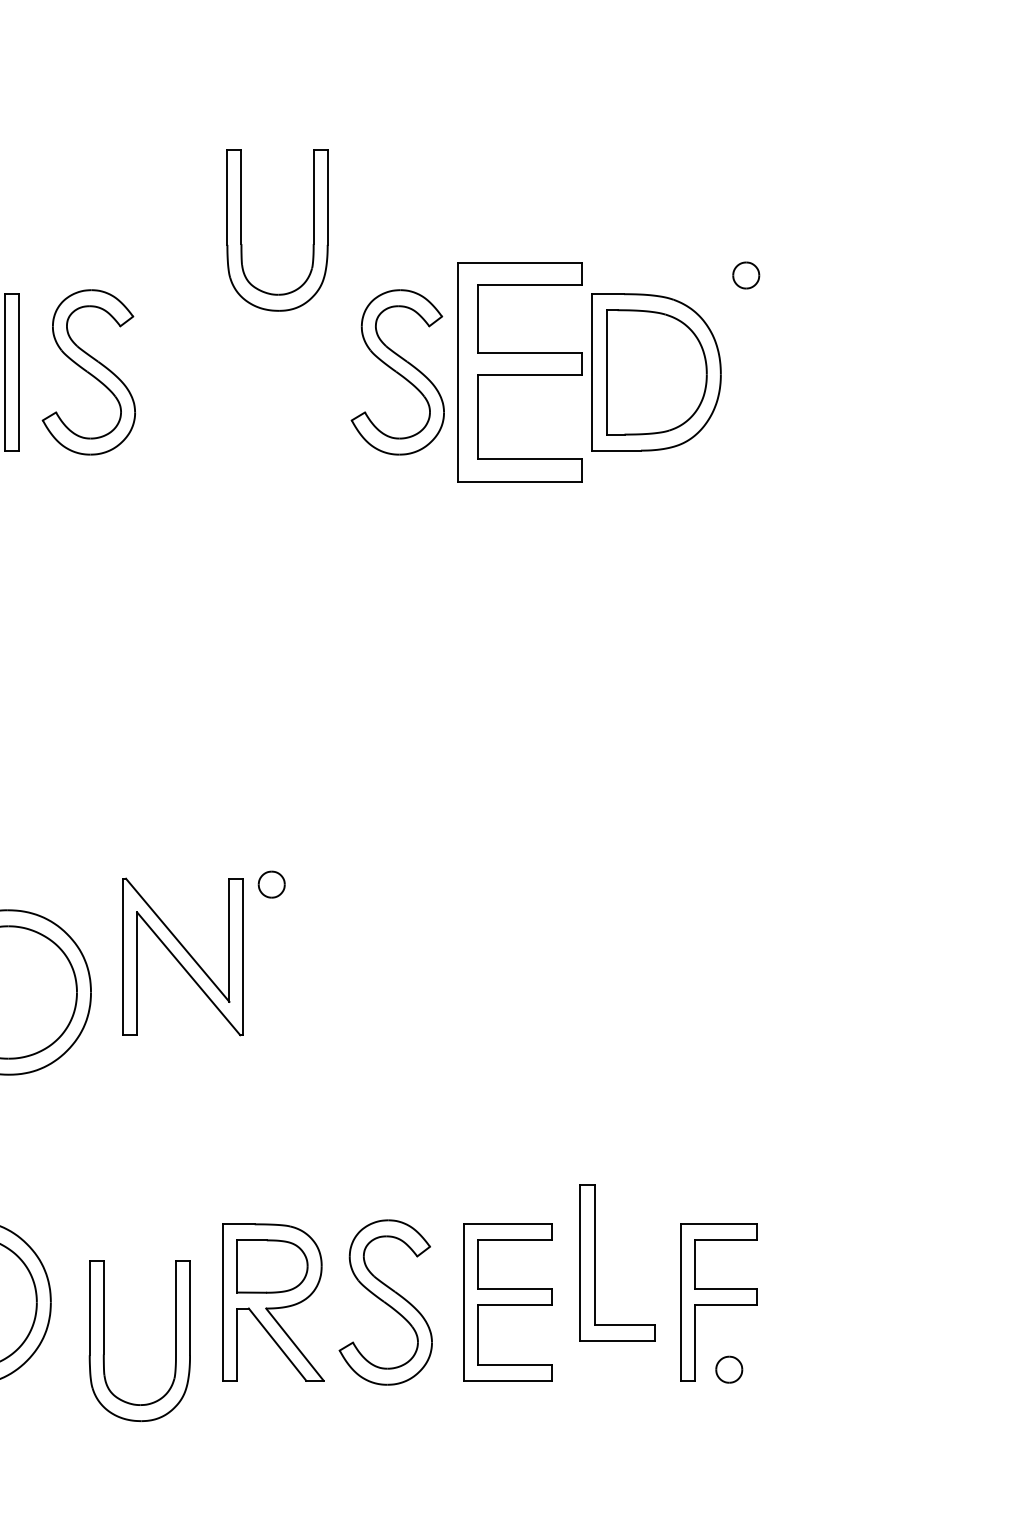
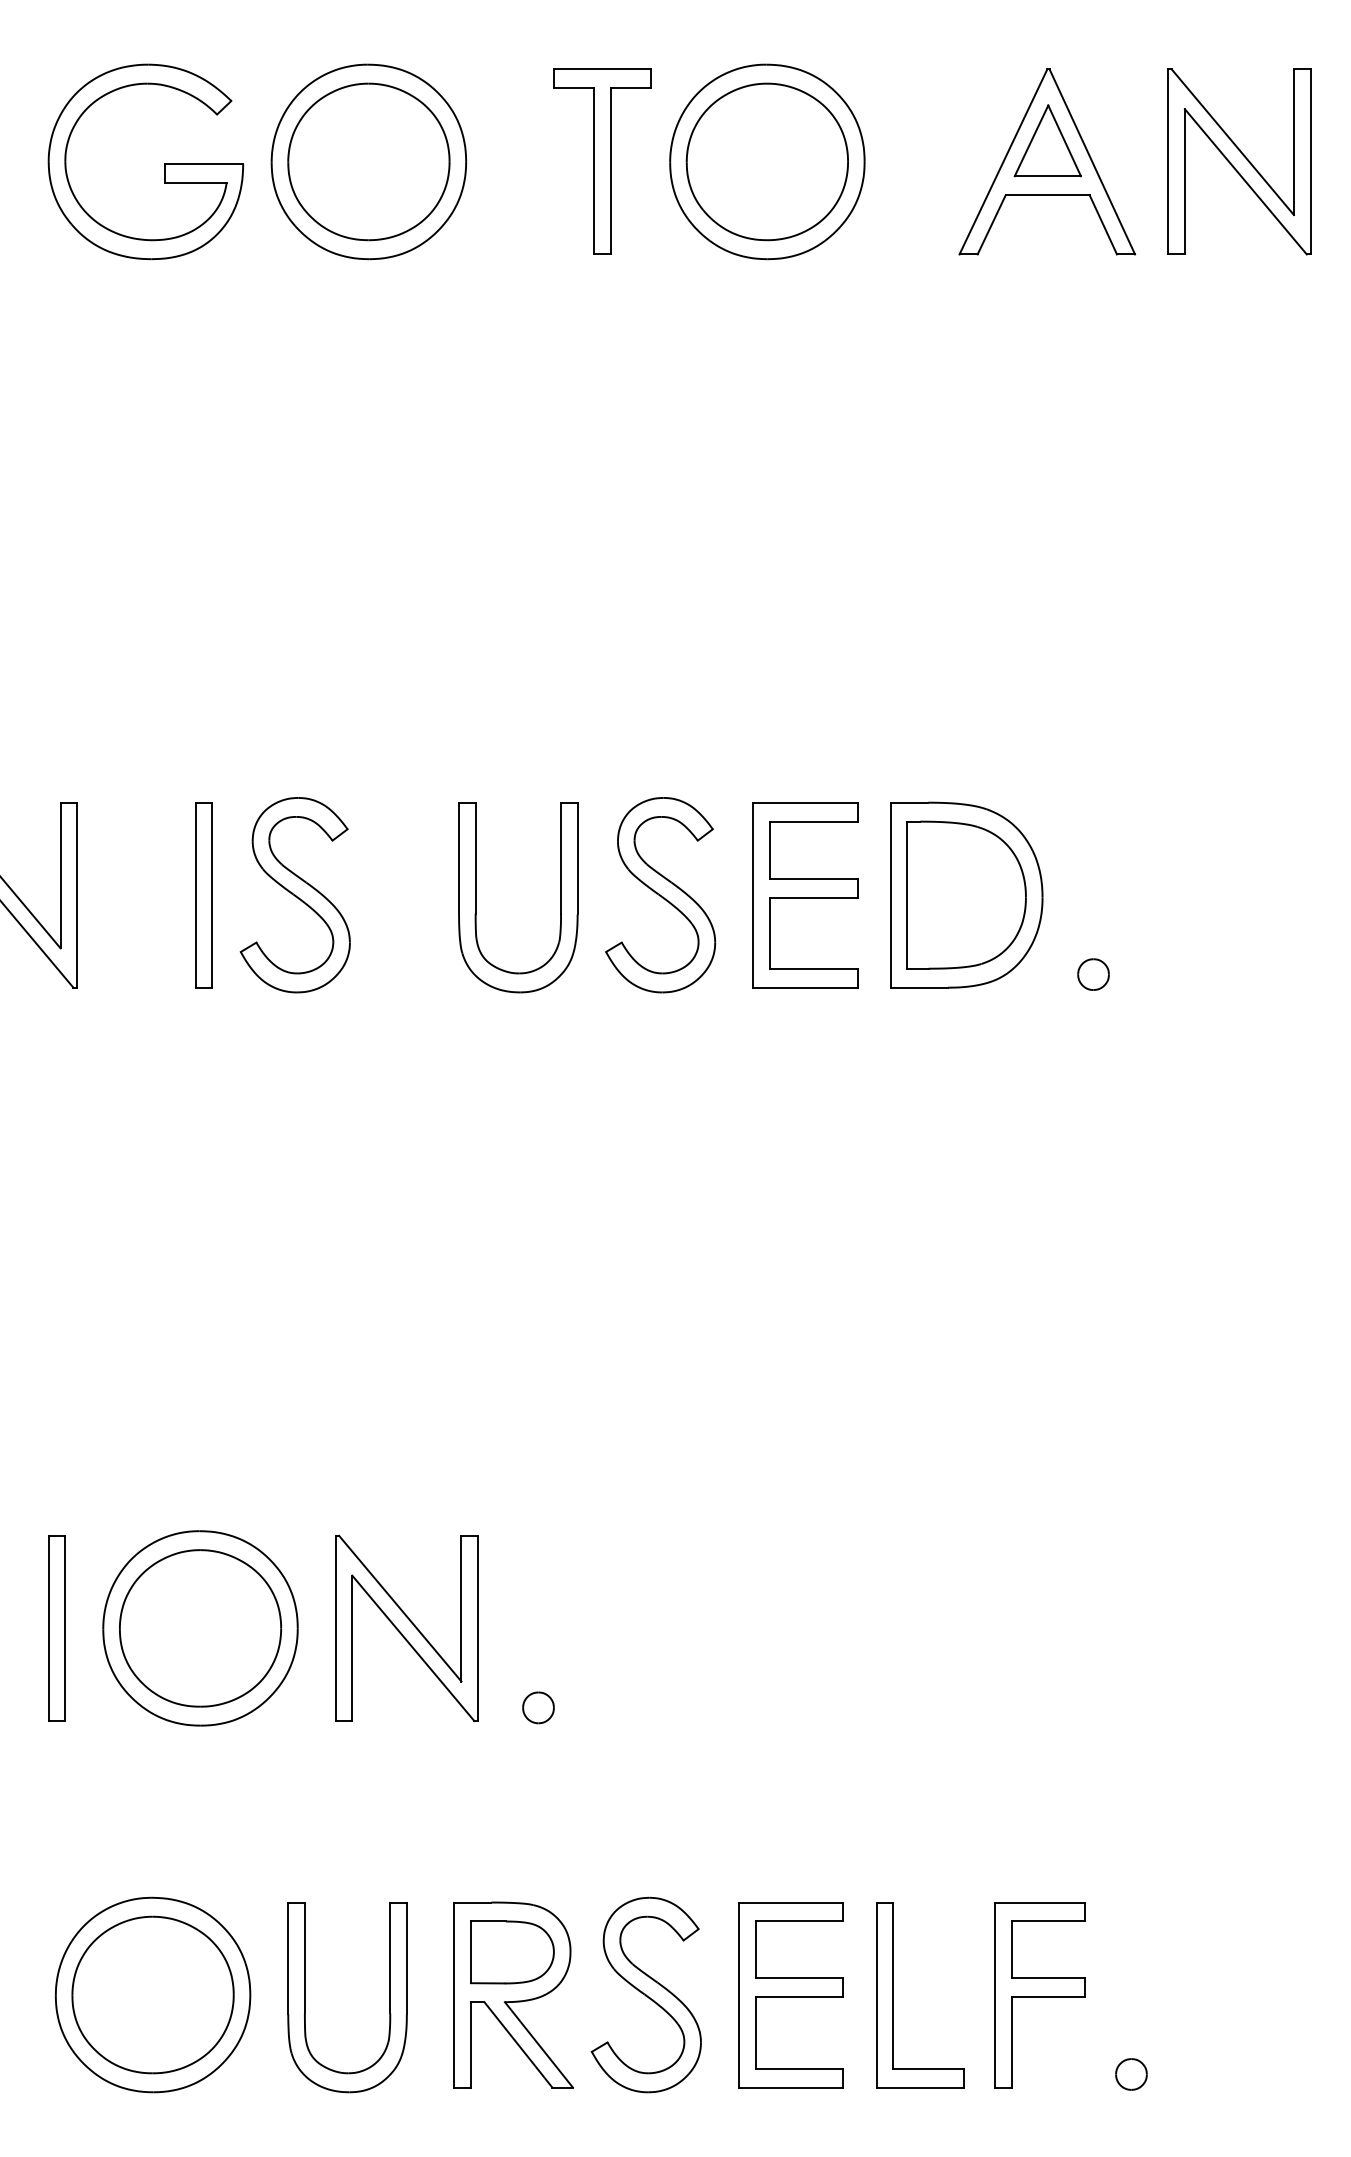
part: (242, 230) -> (476, 897), moved
part: (746, 275) -> (1093, 974), moved
part: (520, 372) -> (805, 895), size x0.71
part: (271, 884) -> (538, 1707), moved
part: (182, 956) -> (406, 1627), moved
part: (594, 1263) -> (893, 1995), moved
part: (104, 1341) -> (305, 1997), moved
part: (729, 1369) -> (1131, 2074), moved

